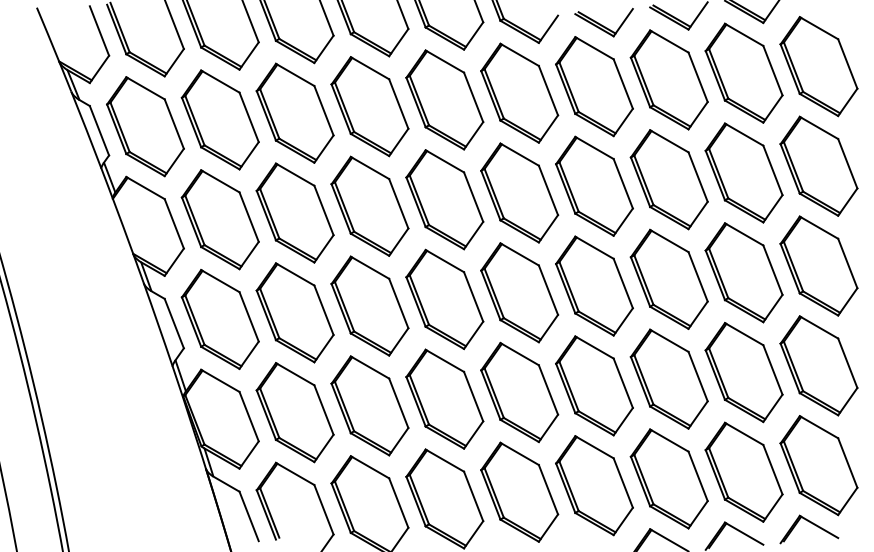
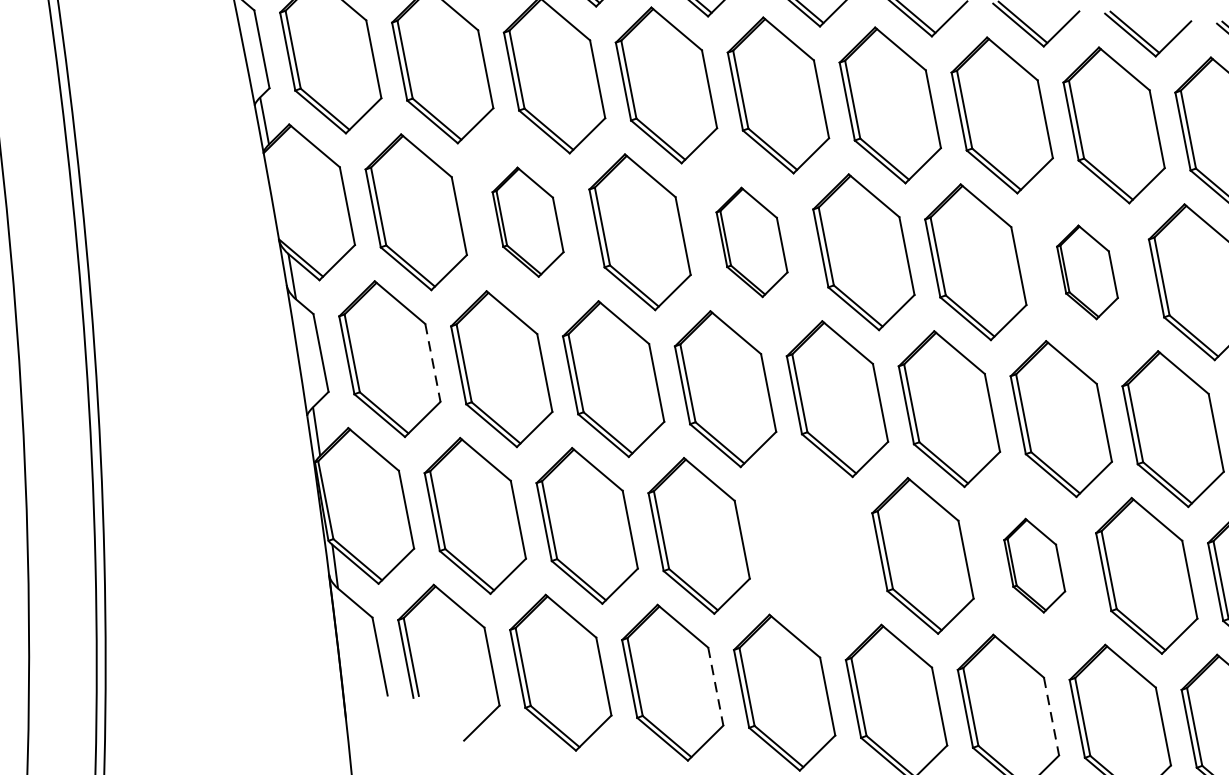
part: (668, 179) -> (1086, 271), size x0.6
part: (444, 199) -> (751, 241), size x0.7
part: (294, 212) -> (527, 221), size x0.7
line: (249, 316) -> (433, 362), solid -> dashed
part: (668, 378) -> (1033, 564), size x0.6
part: (519, 392) -> (810, 545), removed
line: (698, 476) -> (1052, 716), solid -> dashed
line: (473, 496) -> (715, 686), solid -> dashed

